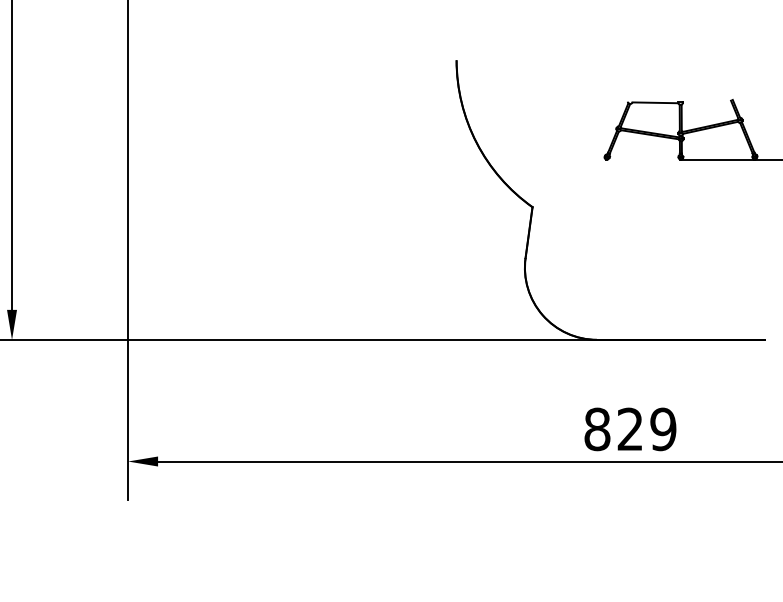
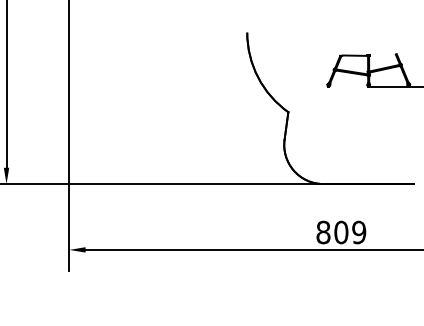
text: (630, 429) -> (341, 232), 829 -> 809

